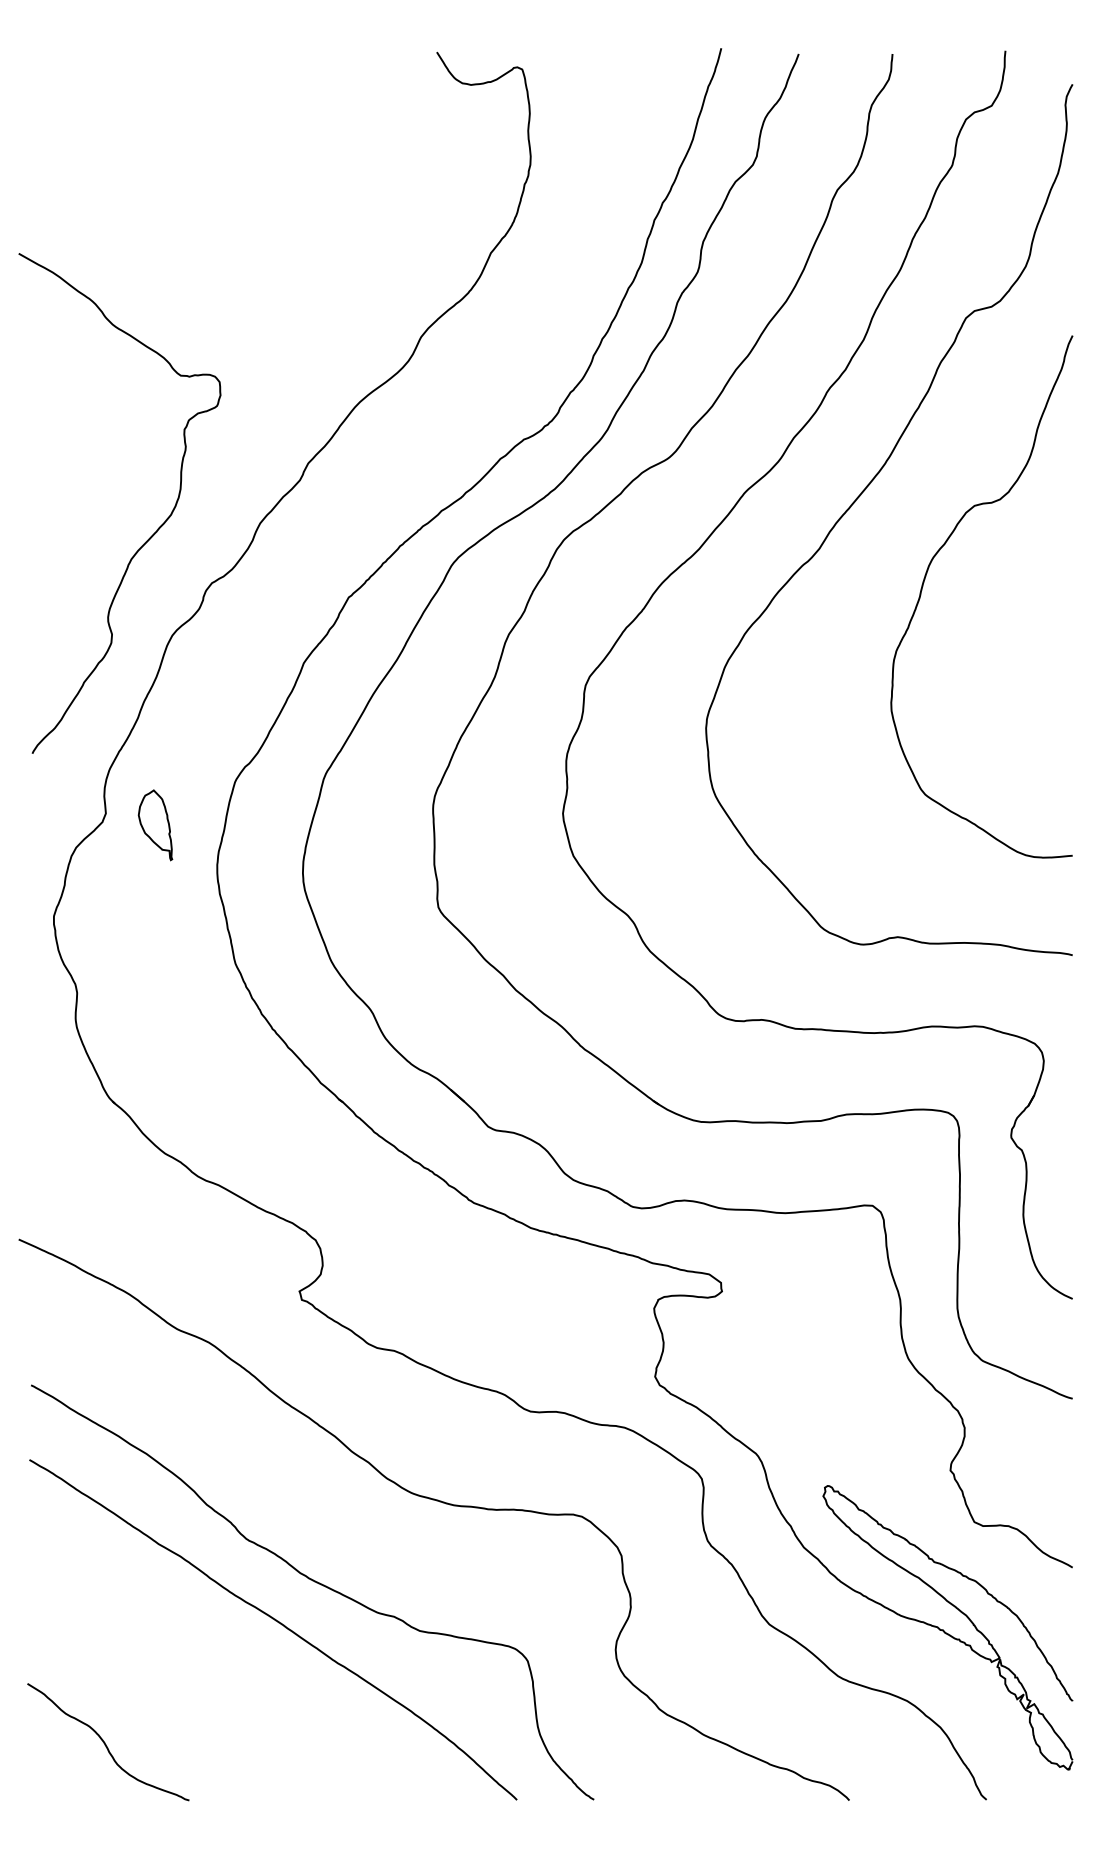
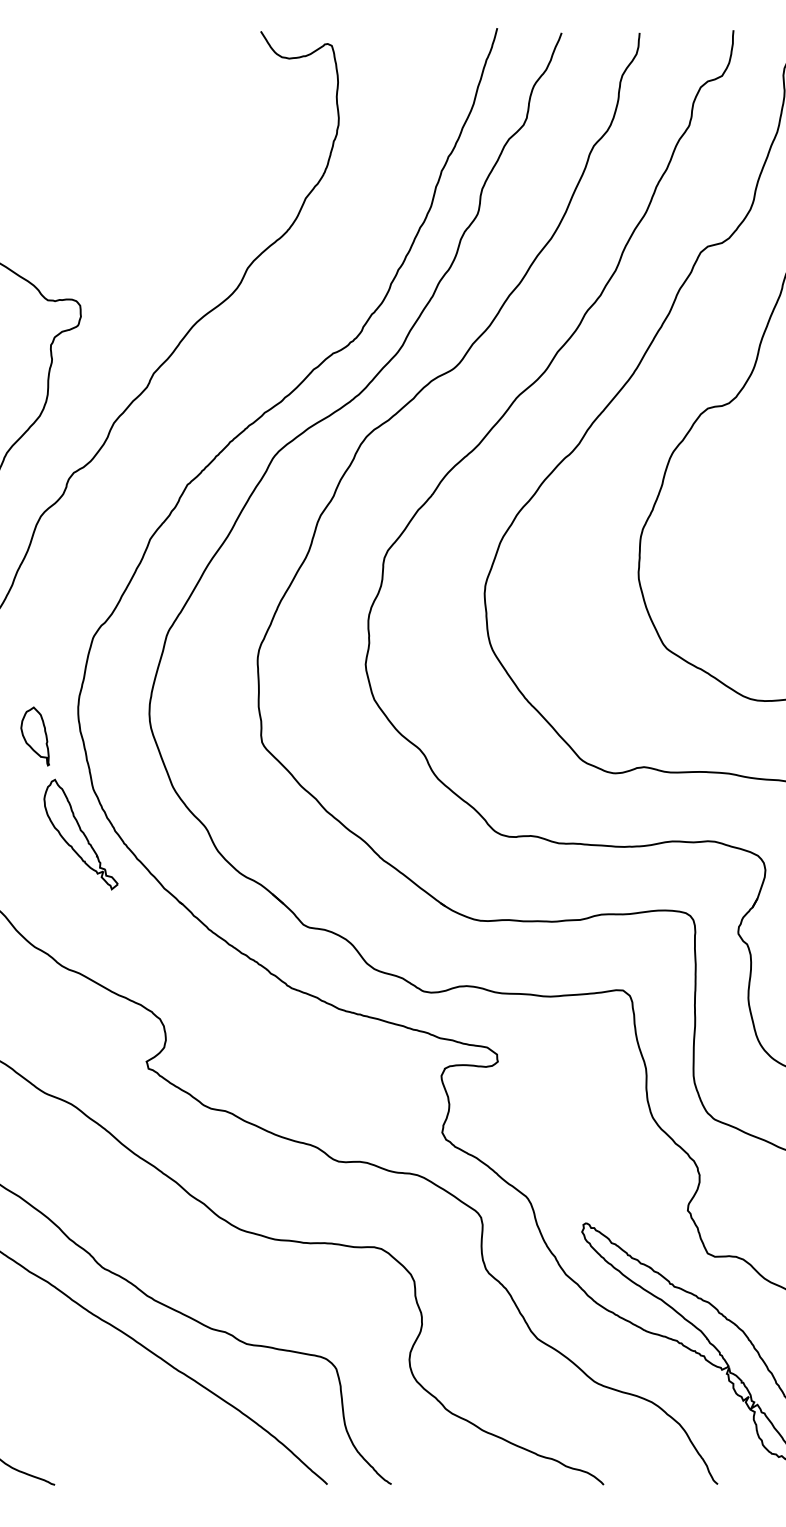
part: (155, 825) -> (35, 736), moved
part: (220, 1018) -> (80, 834), added

